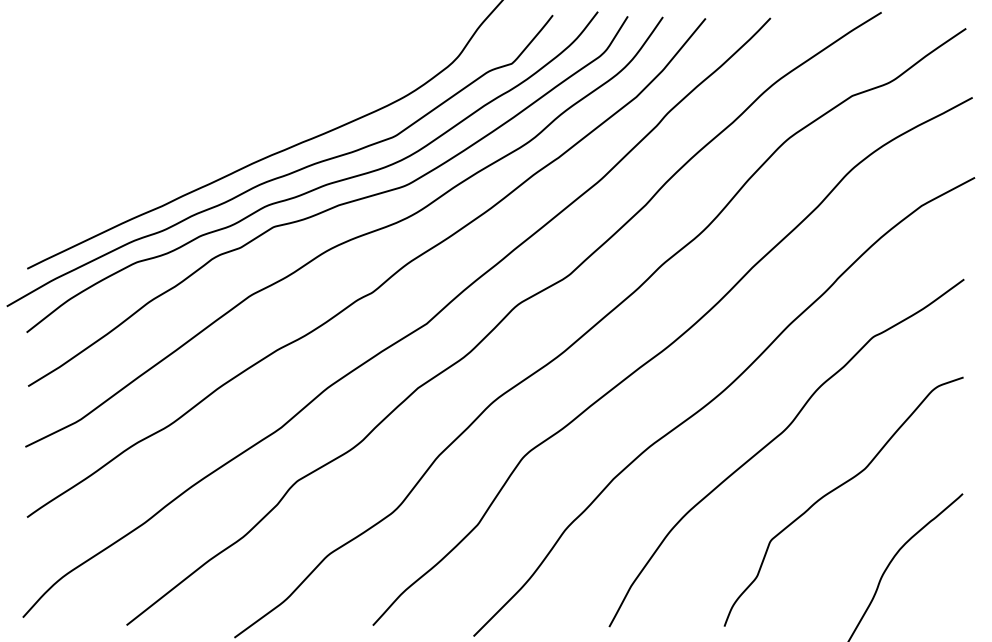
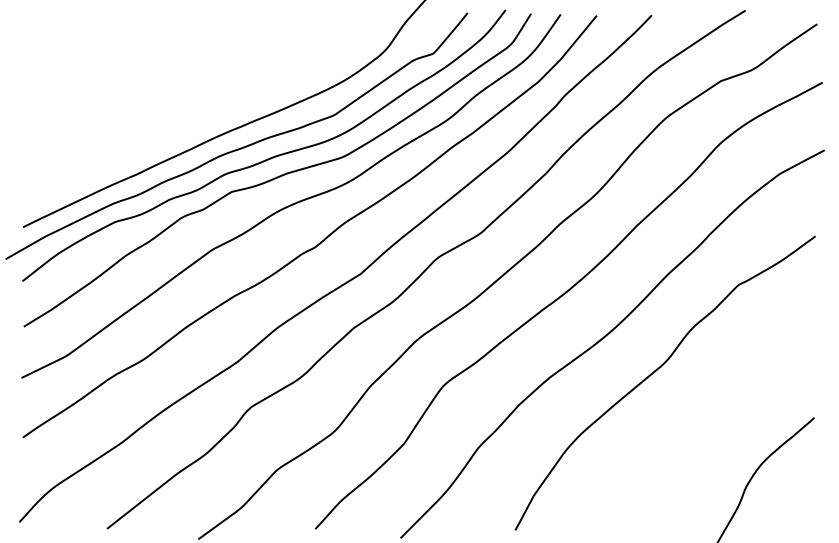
curve: (836, 490) -> (707, 414), removed

